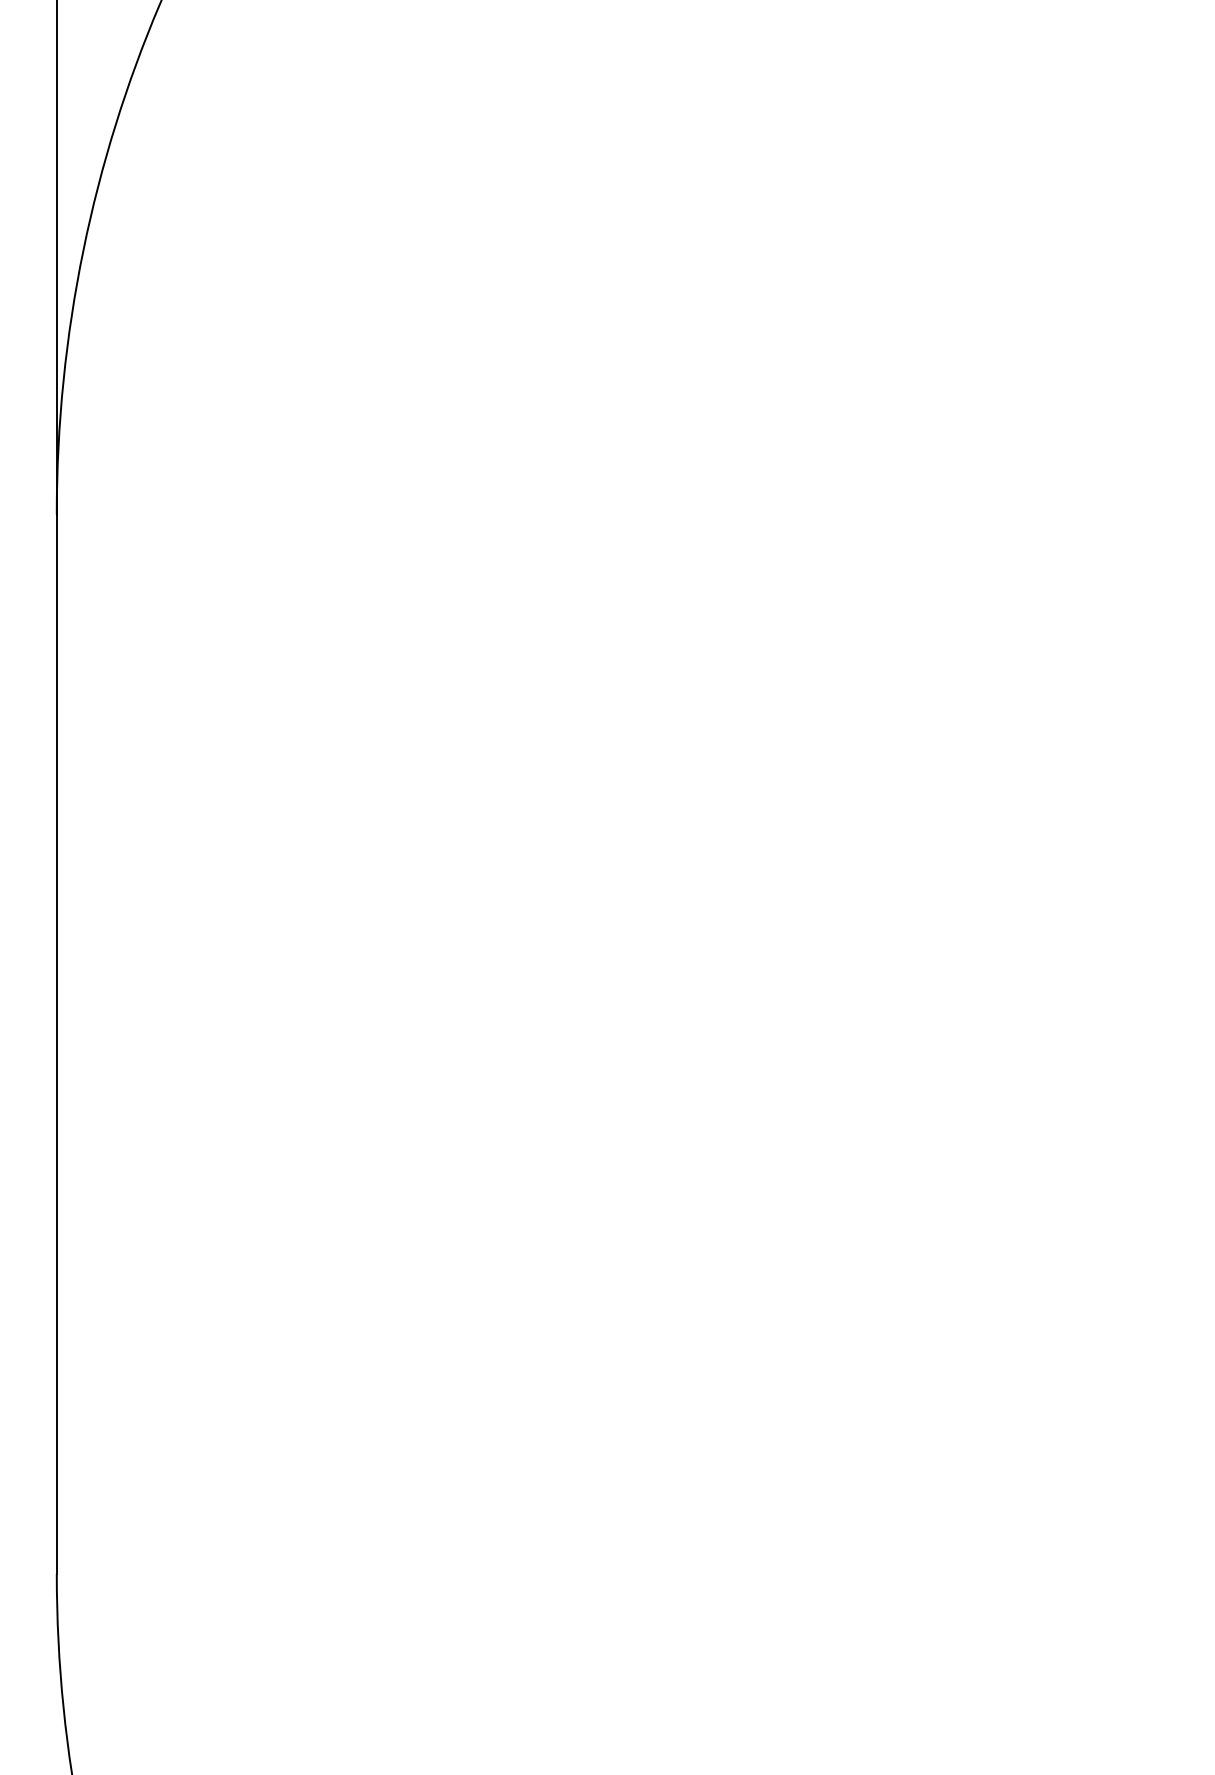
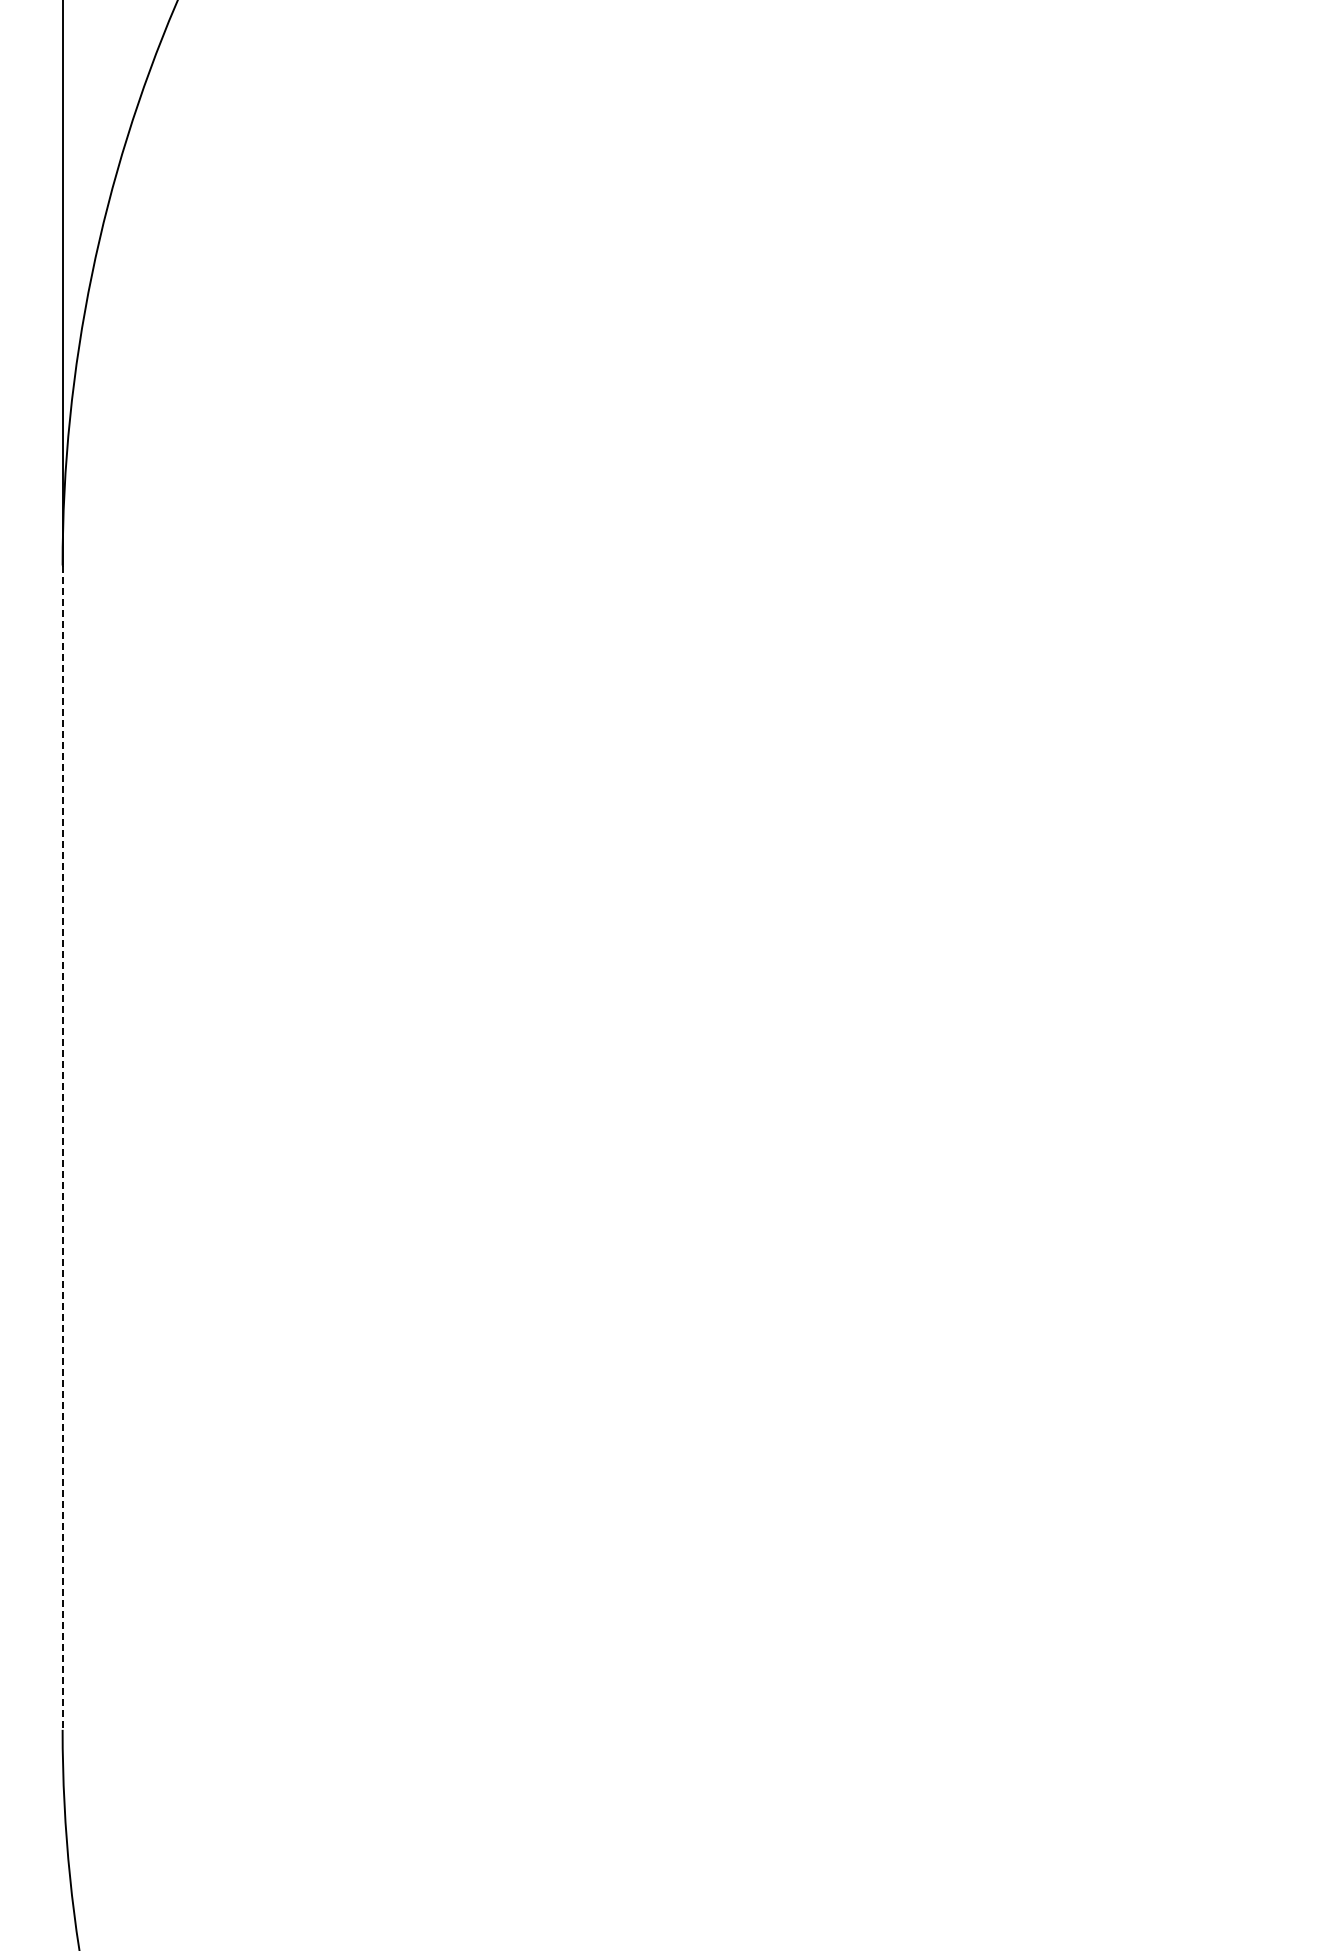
line: (56, 1044) -> (62, 1148), solid -> dashed

